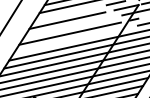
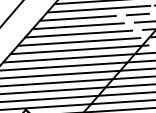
line: (65, 14) -> (77, 18), added
line: (68, 26) -> (78, 33), added
line: (71, 39) -> (79, 48), added

